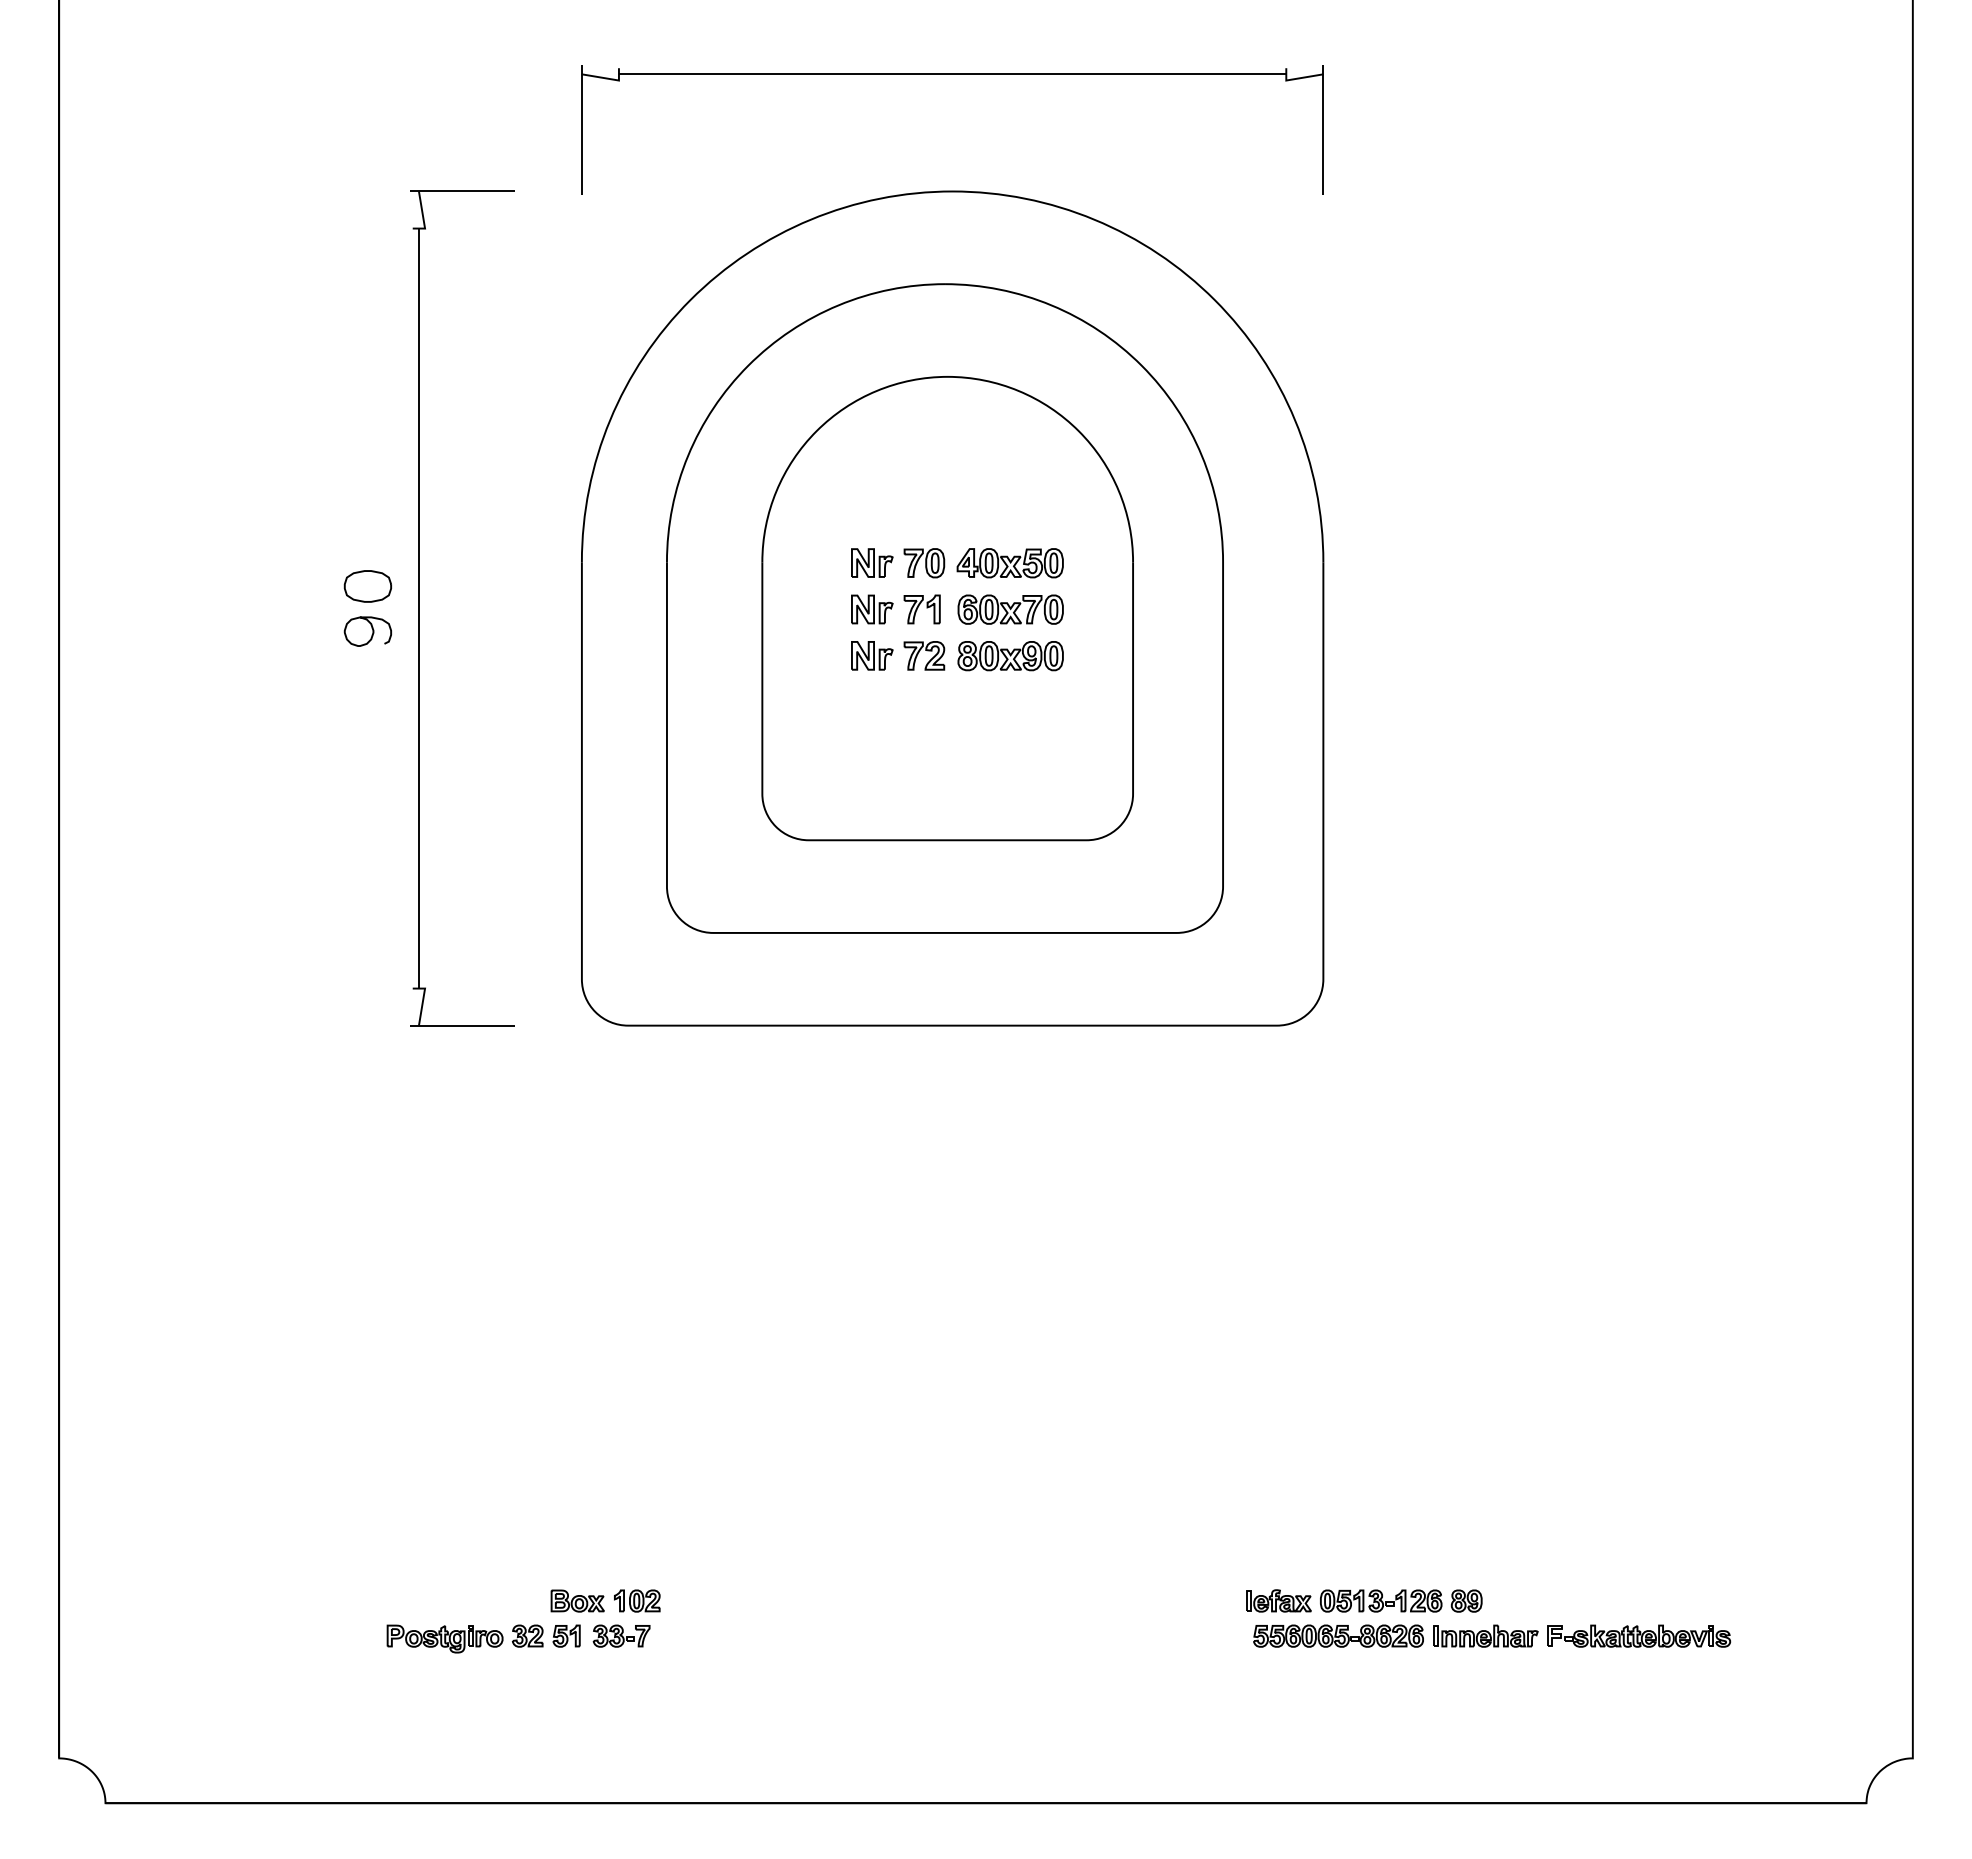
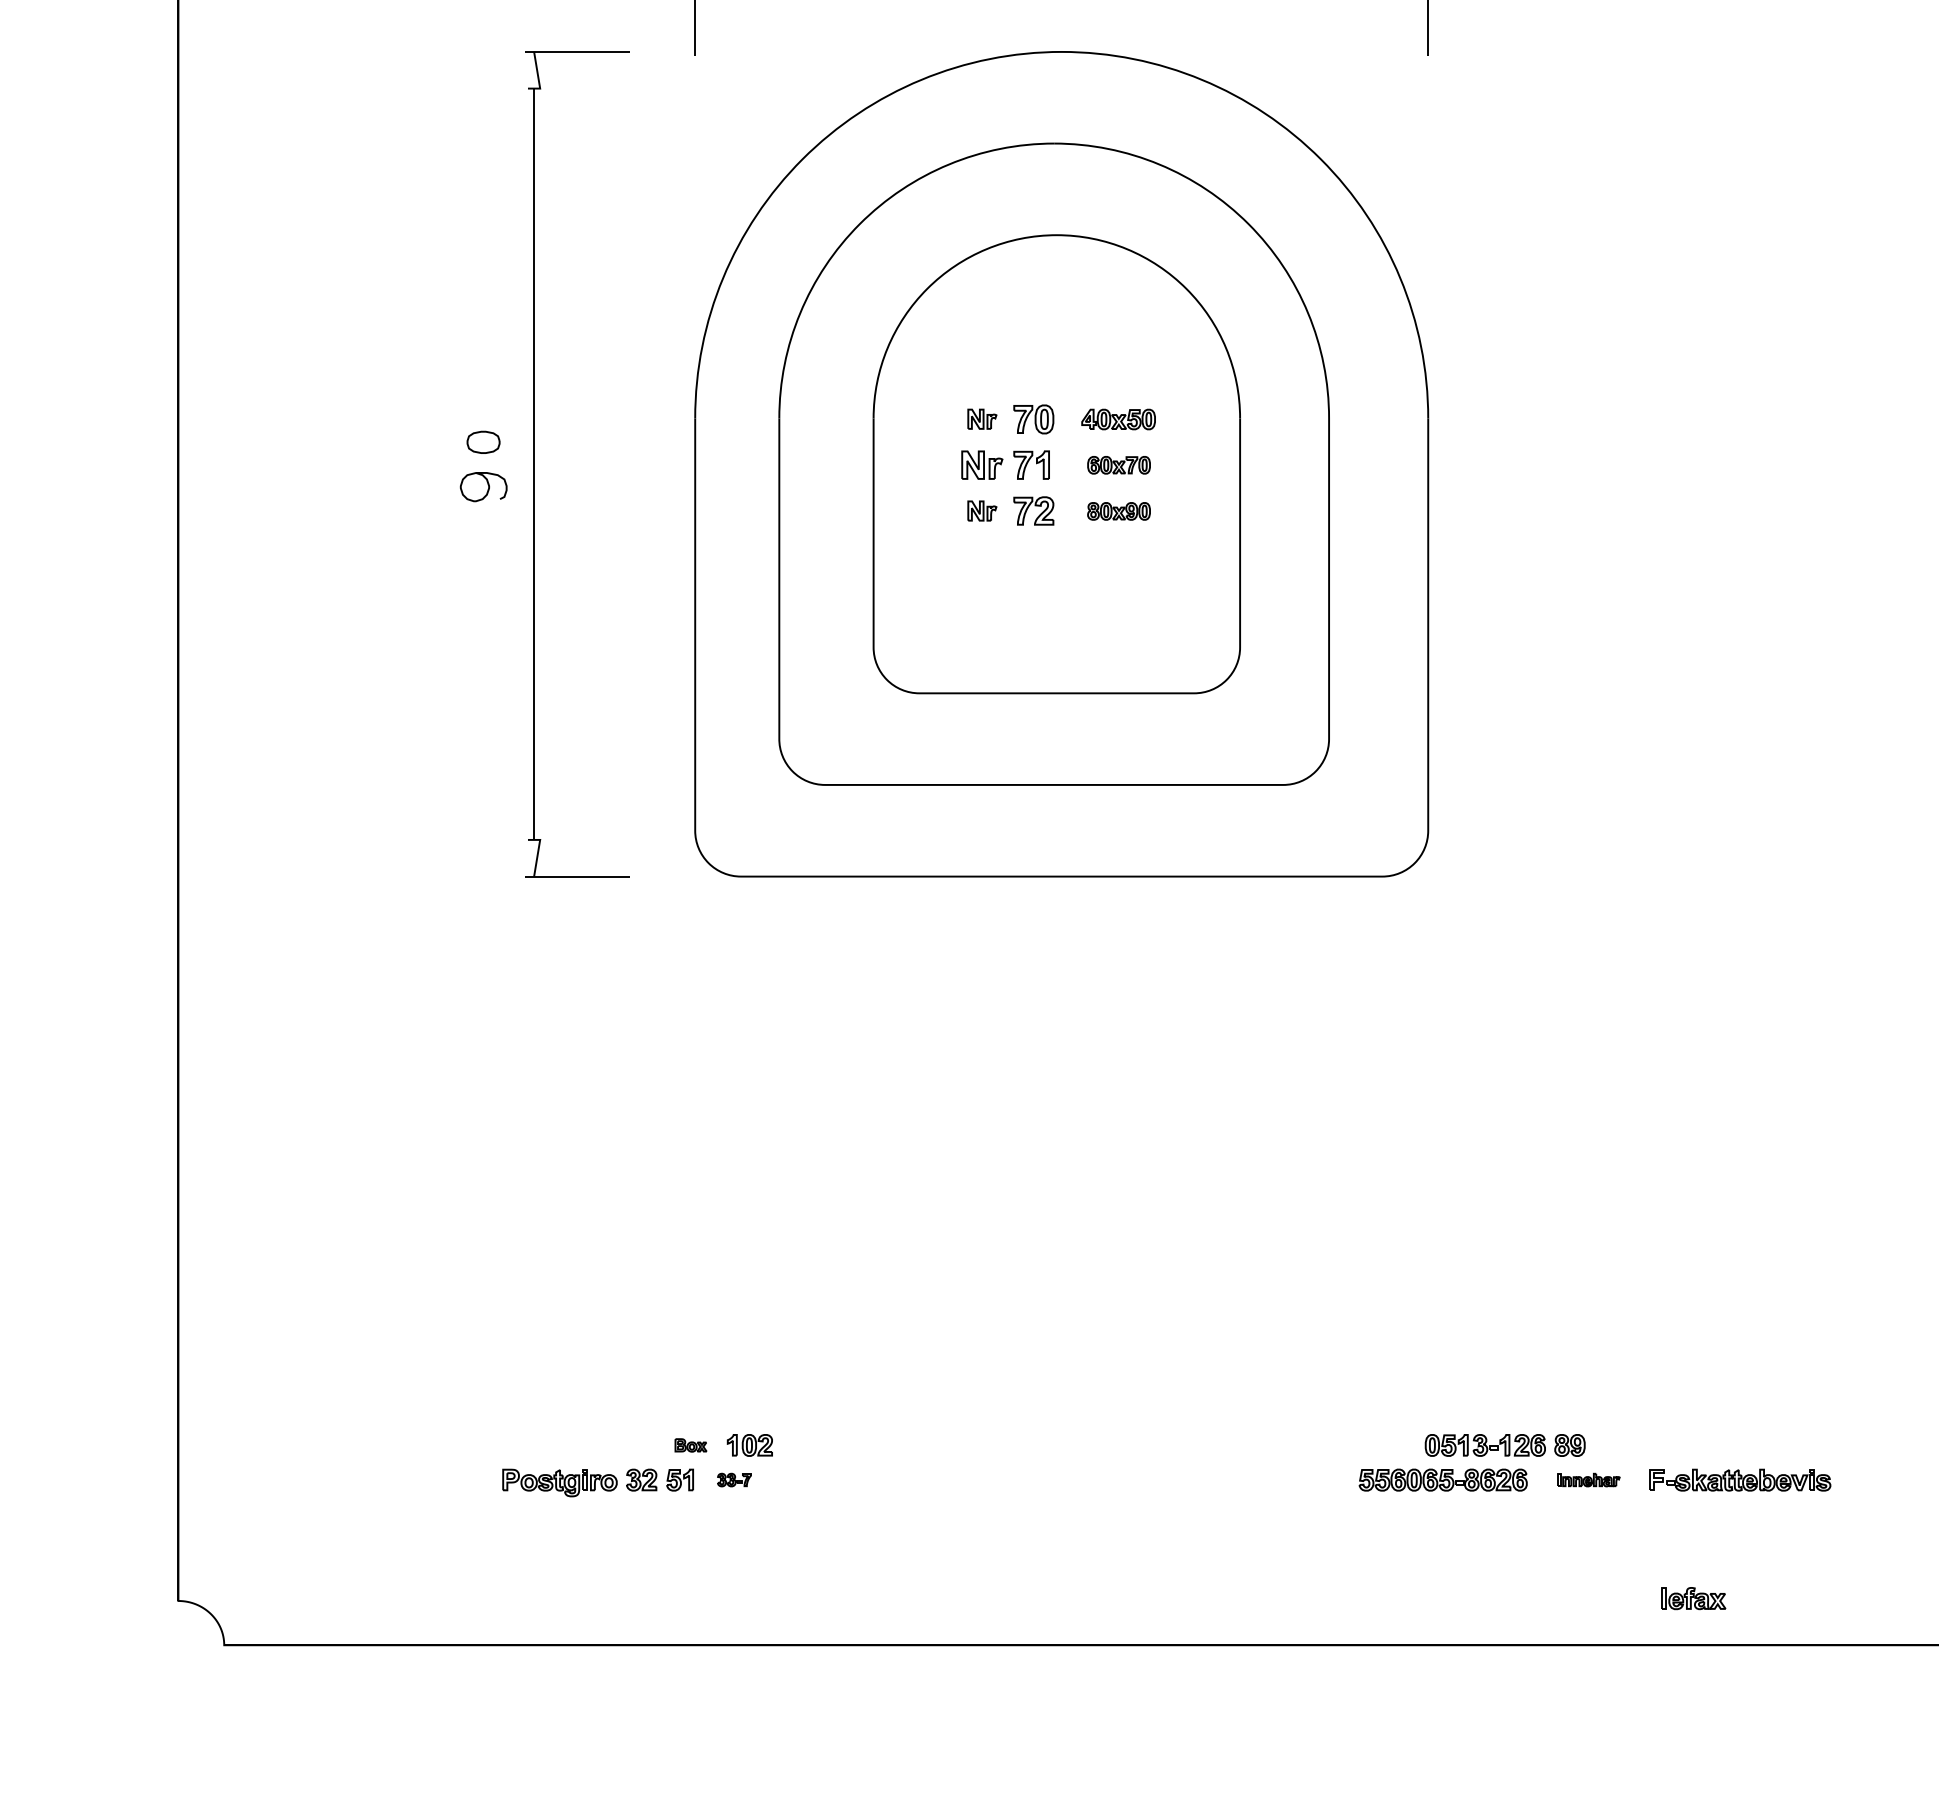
part: (872, 562) -> (982, 418), size x0.7
part: (1009, 563) -> (1117, 419), size x0.7
part: (367, 586) -> (483, 442), size x0.7
part: (1010, 609) -> (1118, 465), size x0.6
part: (872, 655) -> (982, 510), size x0.7
part: (1010, 656) -> (1118, 511), size x0.6
part: (577, 1600) -> (690, 1444), size x0.6
part: (1278, 1600) -> (1693, 1598), moved
part: (621, 1635) -> (734, 1479), size x0.6
part: (1485, 1635) -> (1588, 1479), size x0.6

